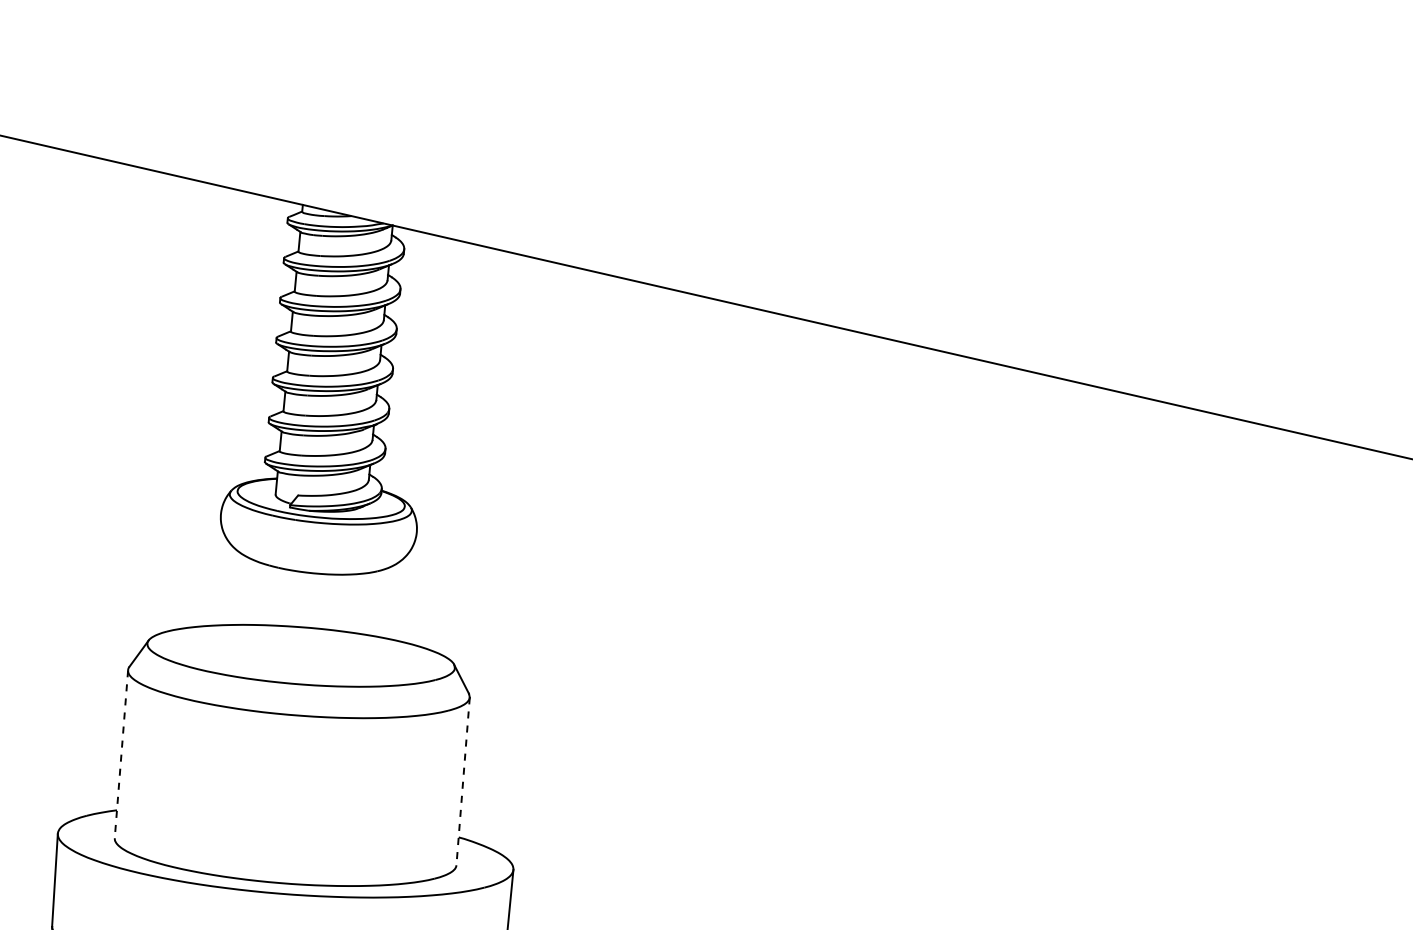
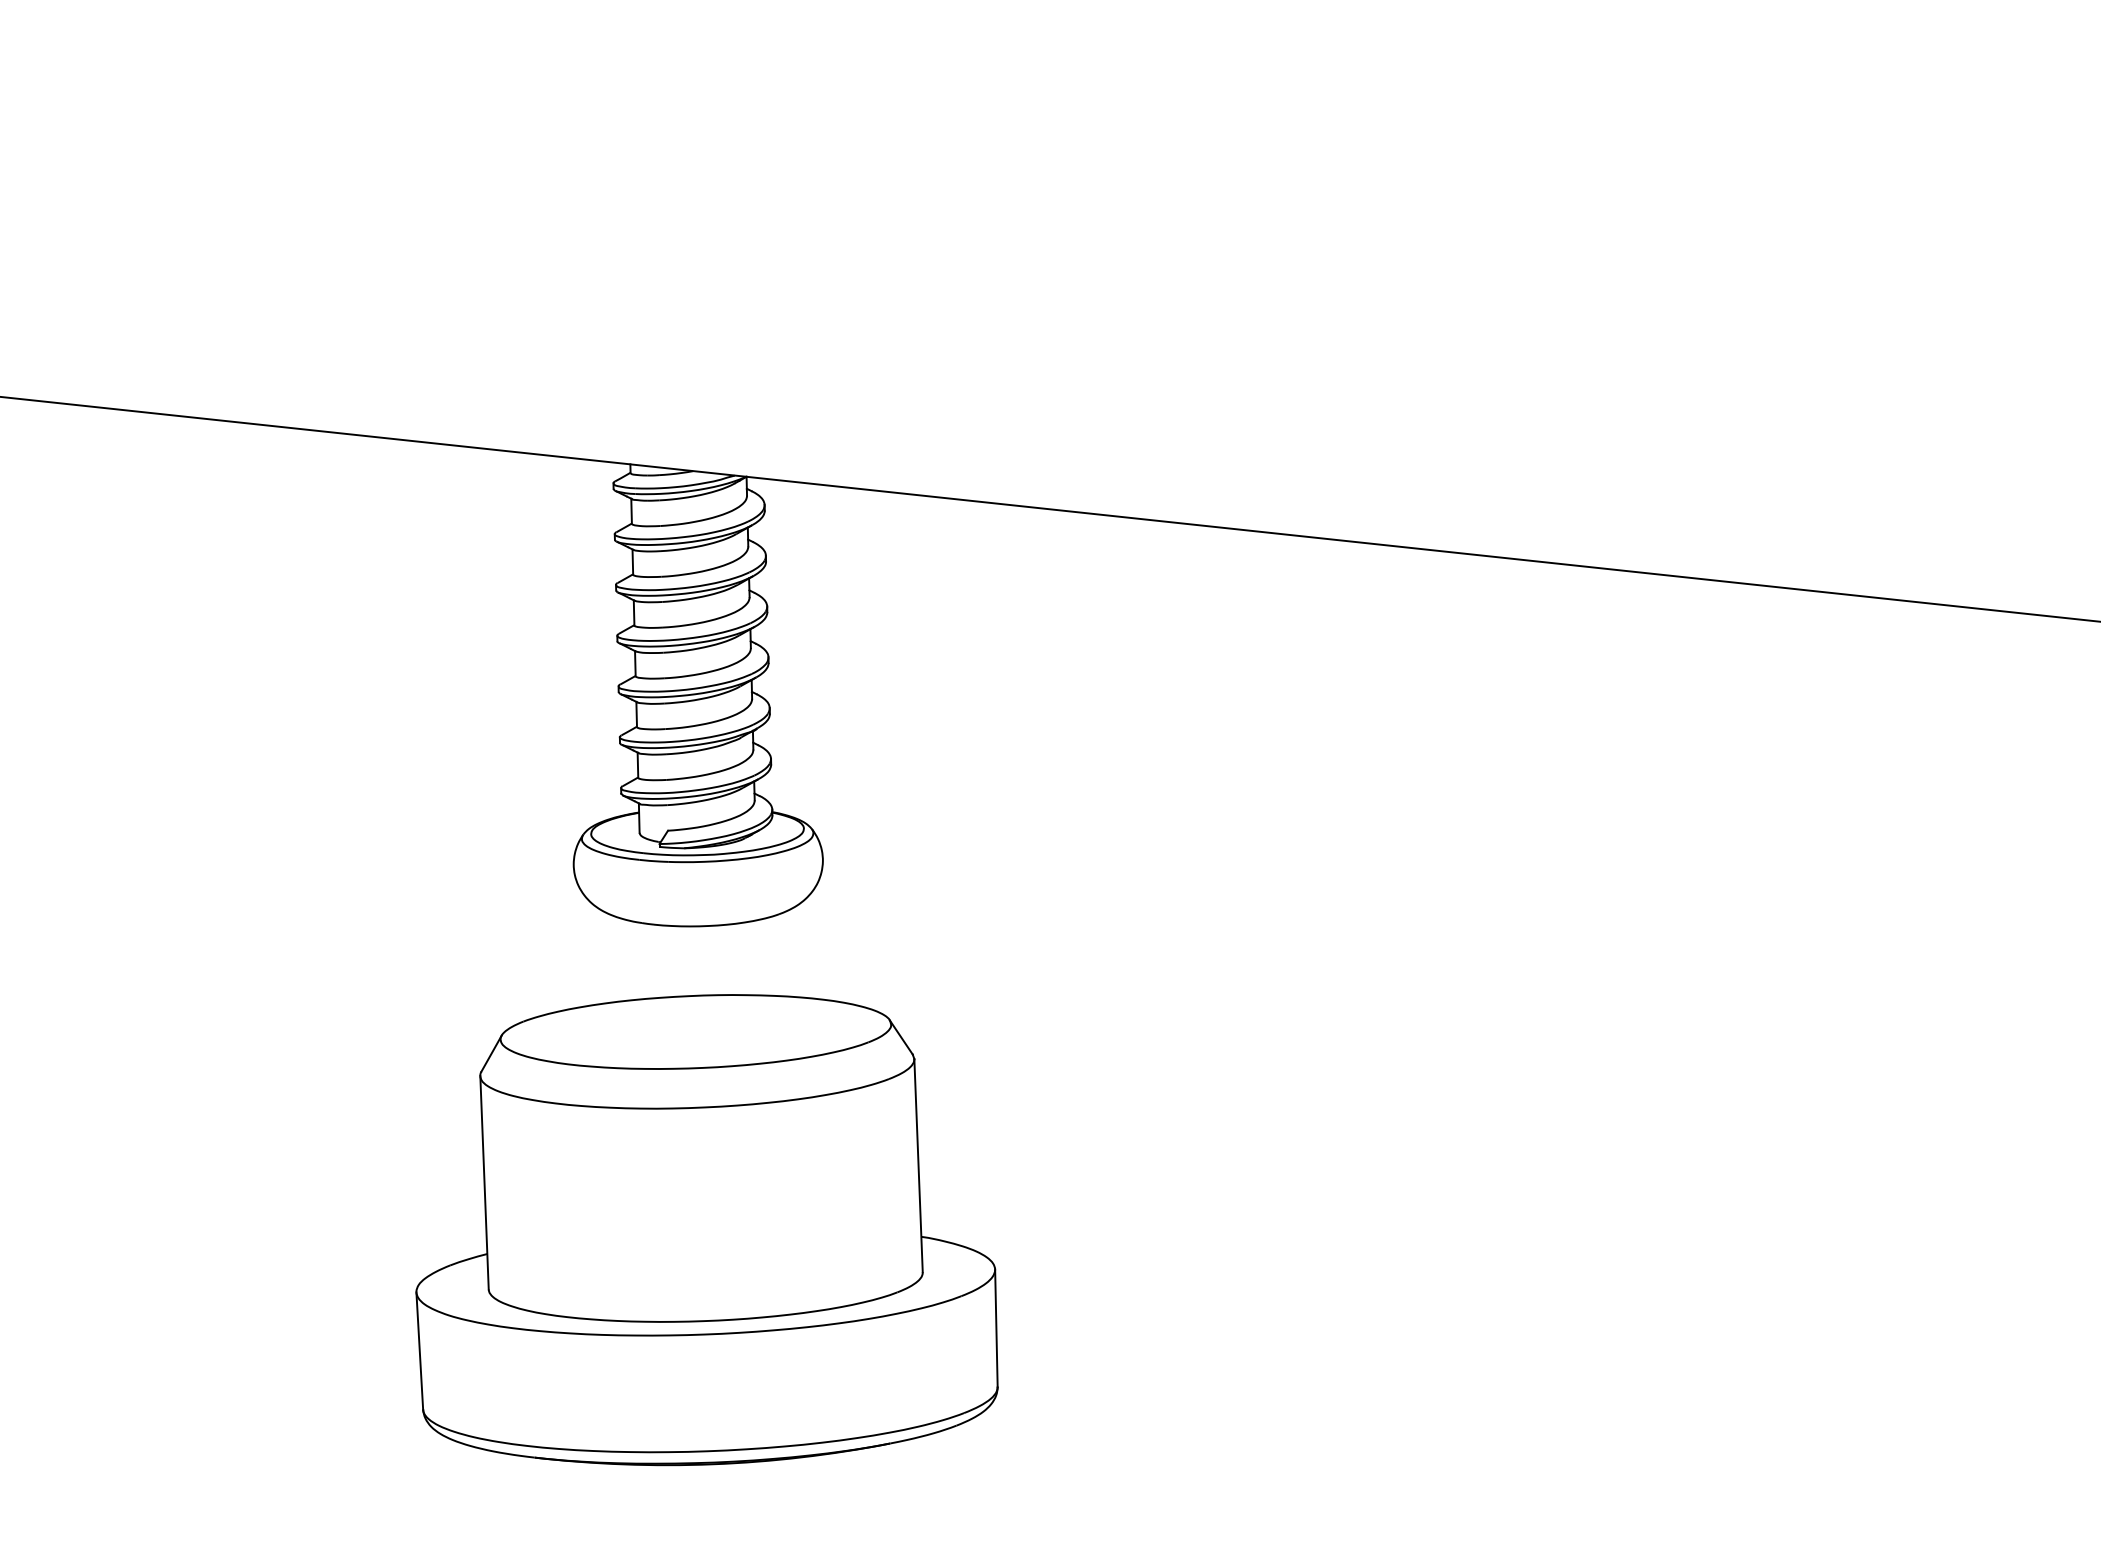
line: (121, 753) -> (484, 1182), dashed -> solid
line: (463, 781) -> (918, 1165), dashed -> solid

